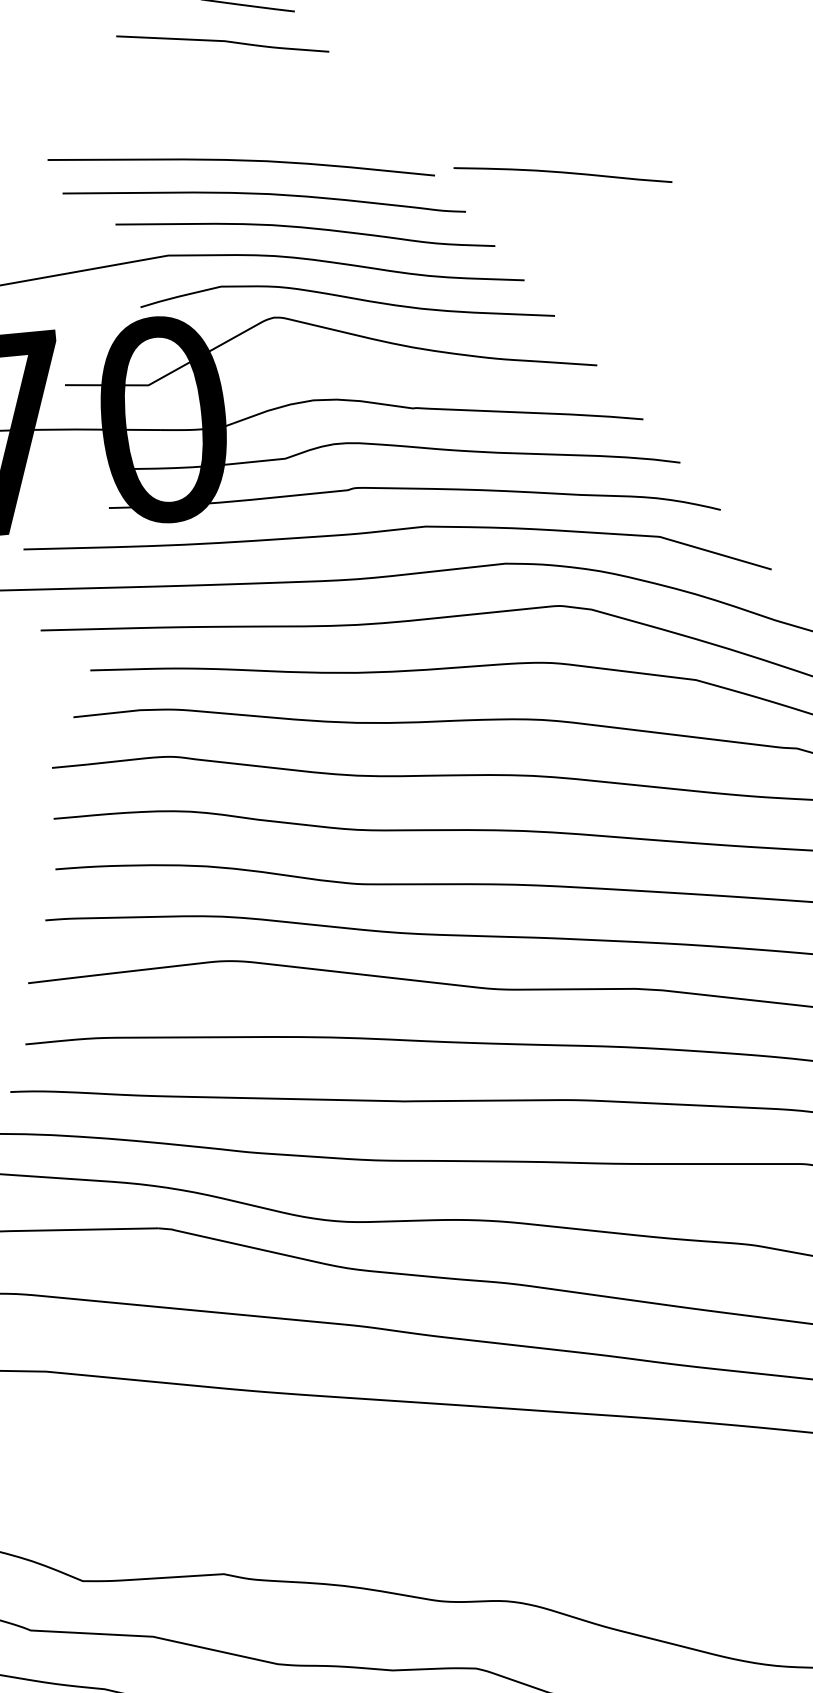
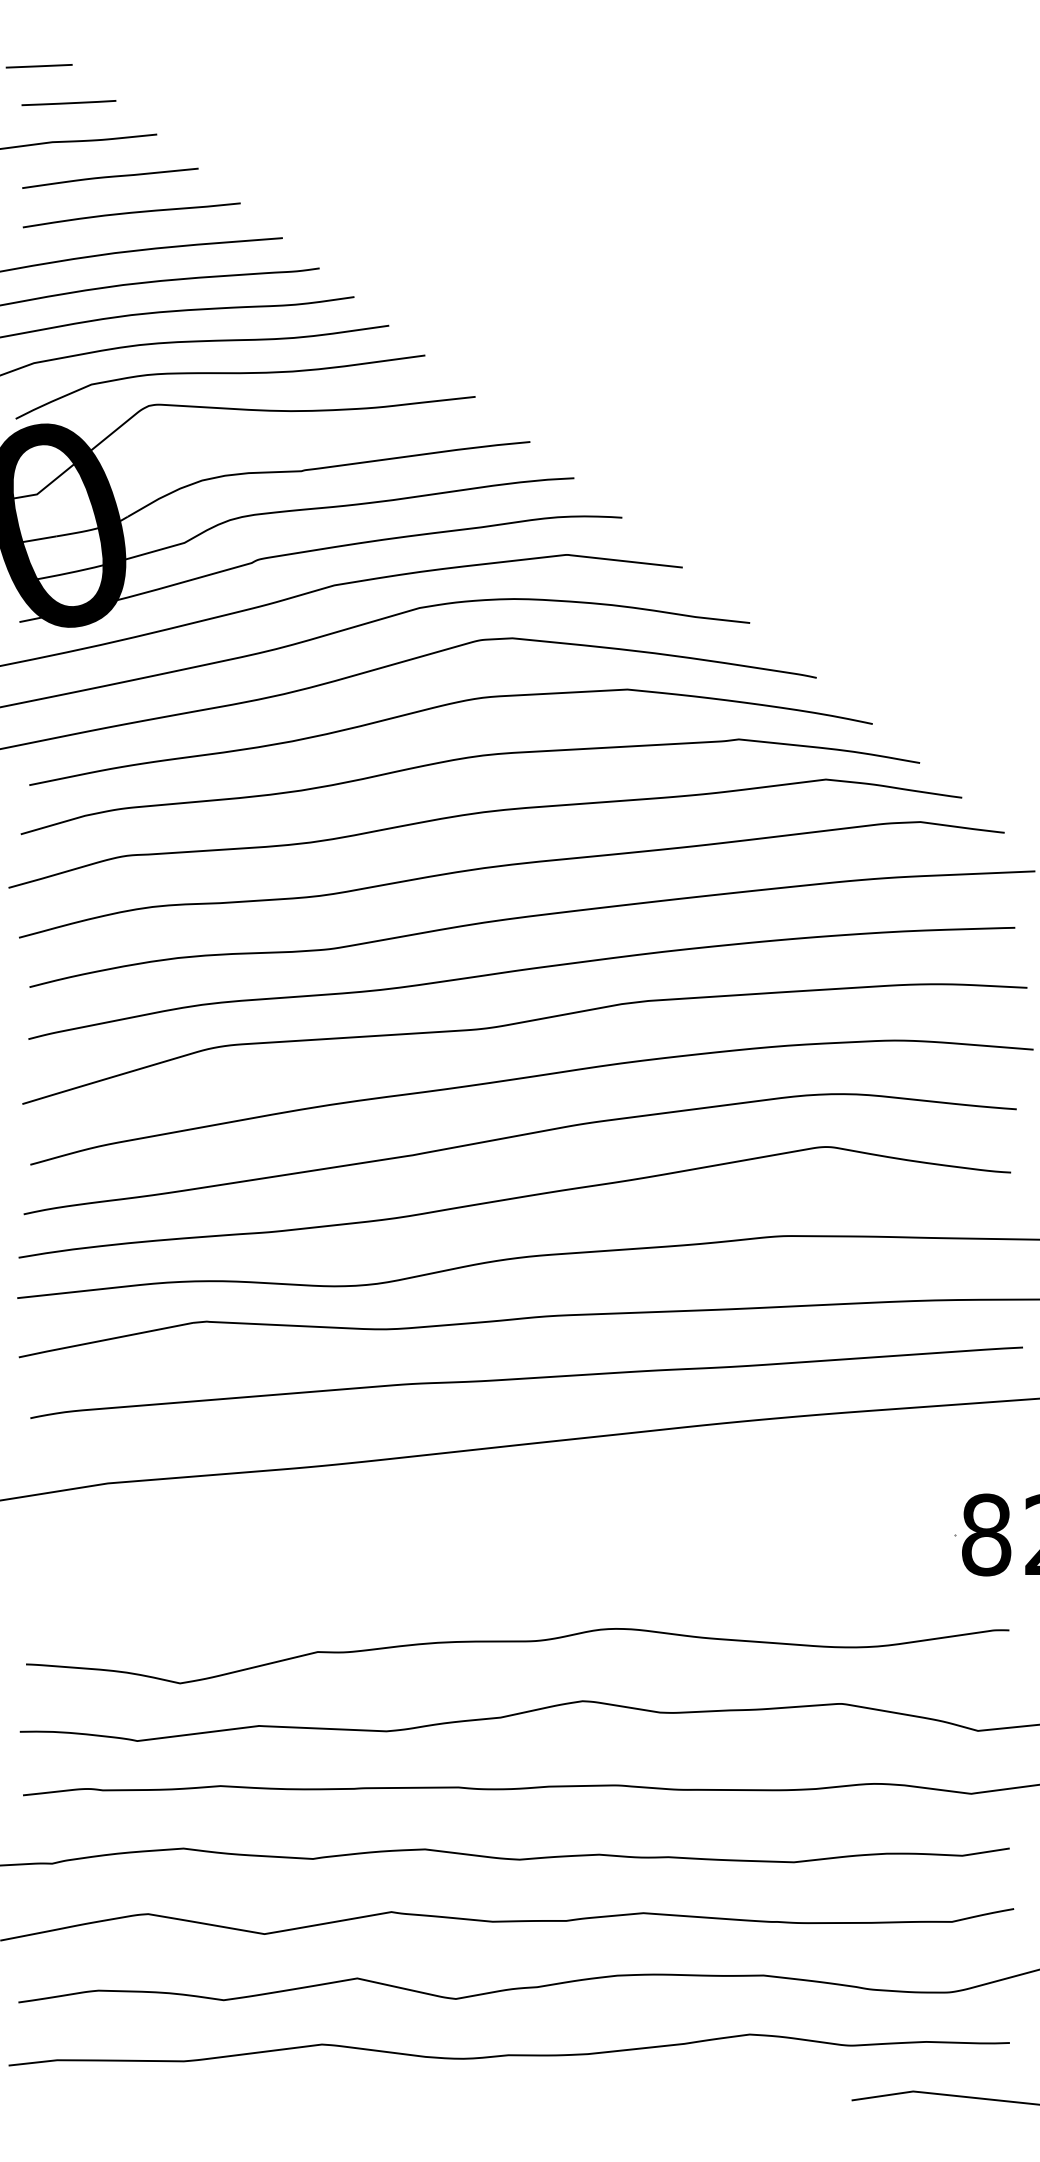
curve: (275, 86) -> (110, 177), added
curve: (563, 173) -> (131, 213), moved

